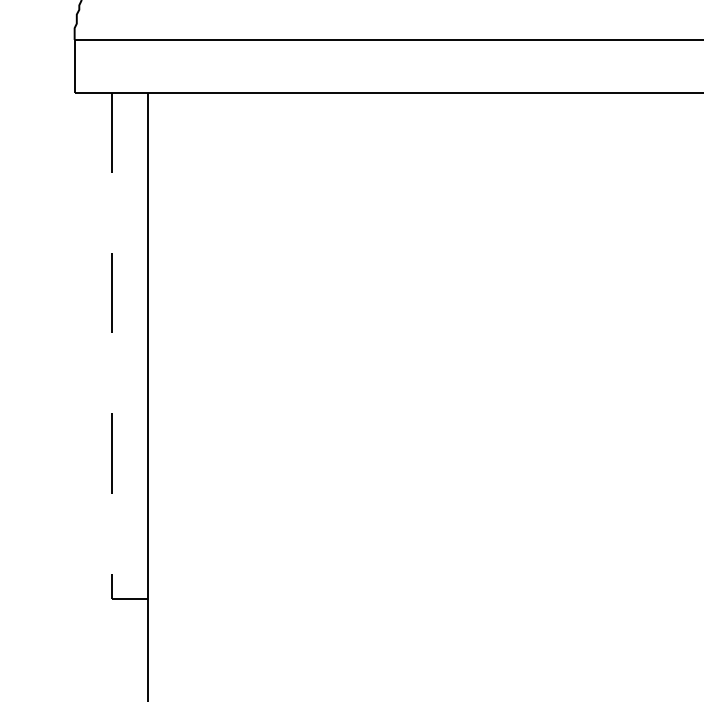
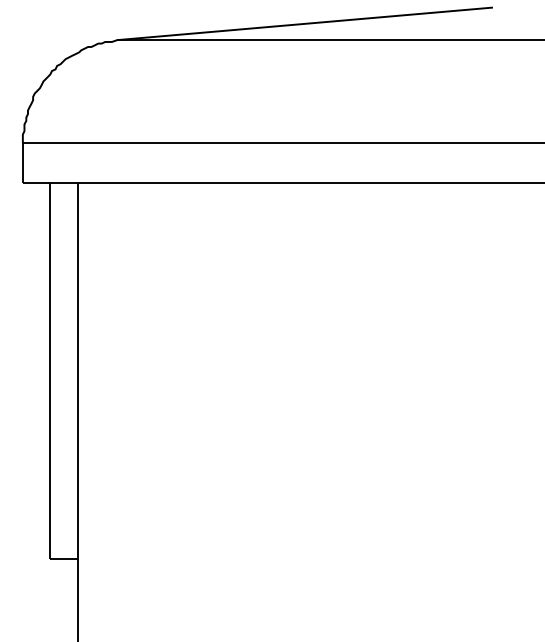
line: (111, 346) -> (50, 371), dashed -> solid

